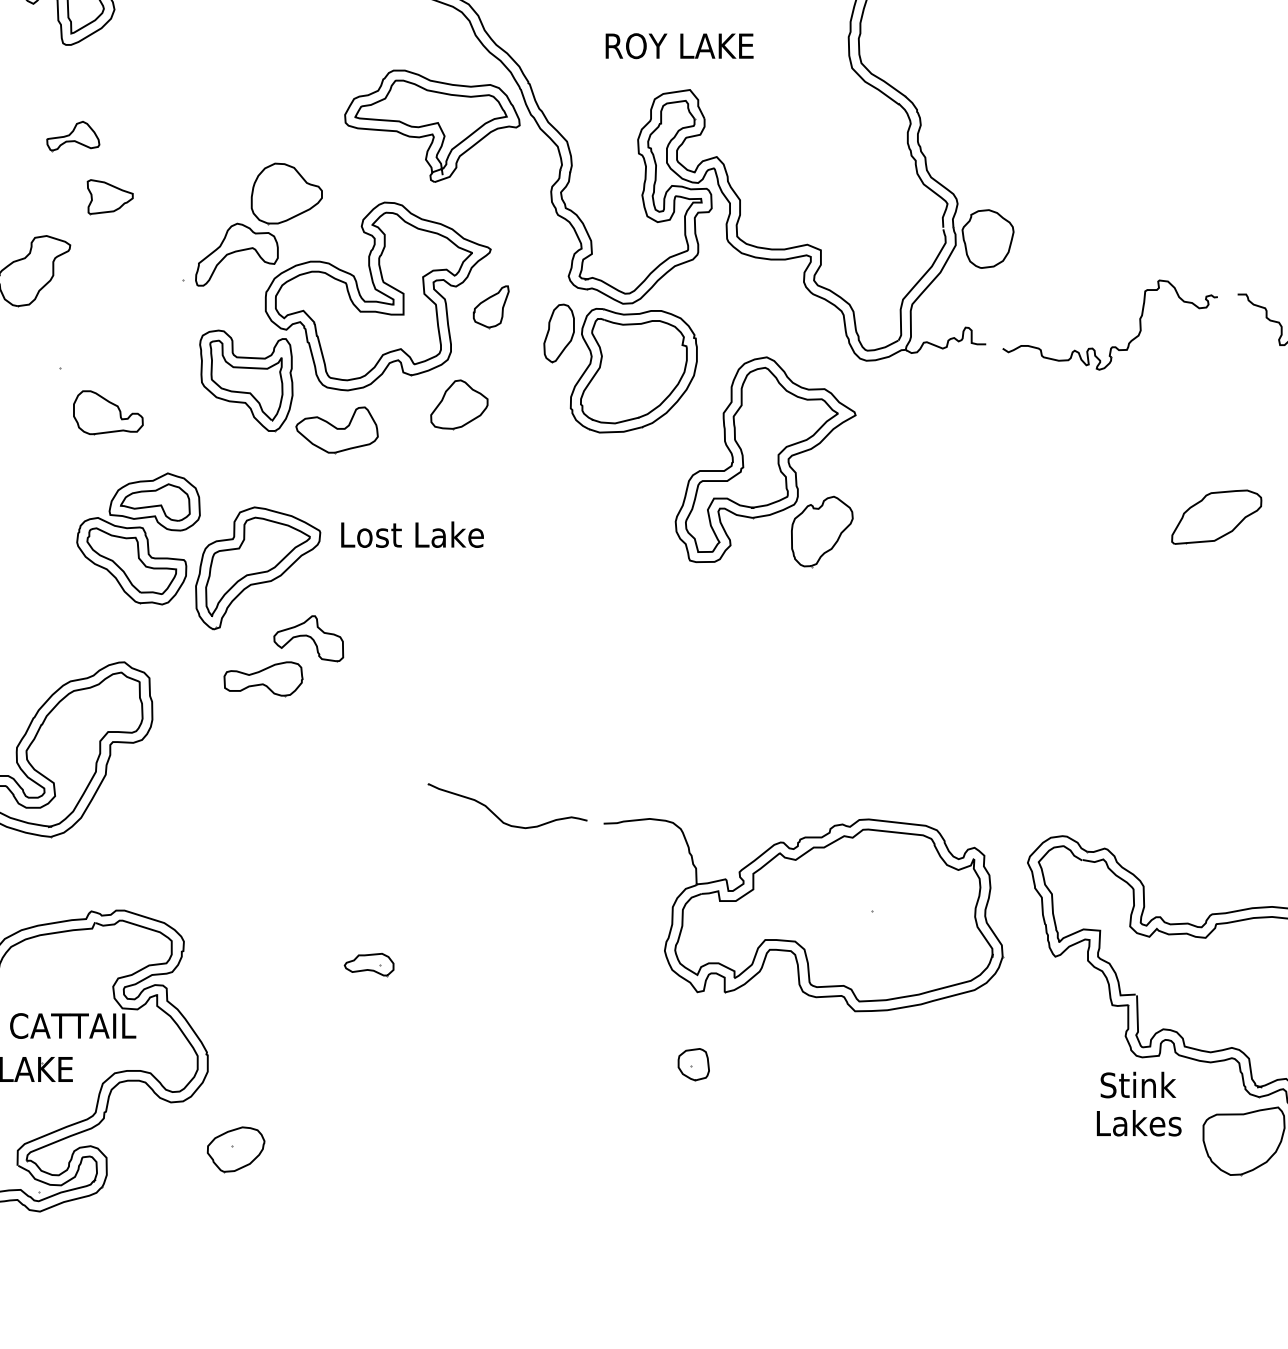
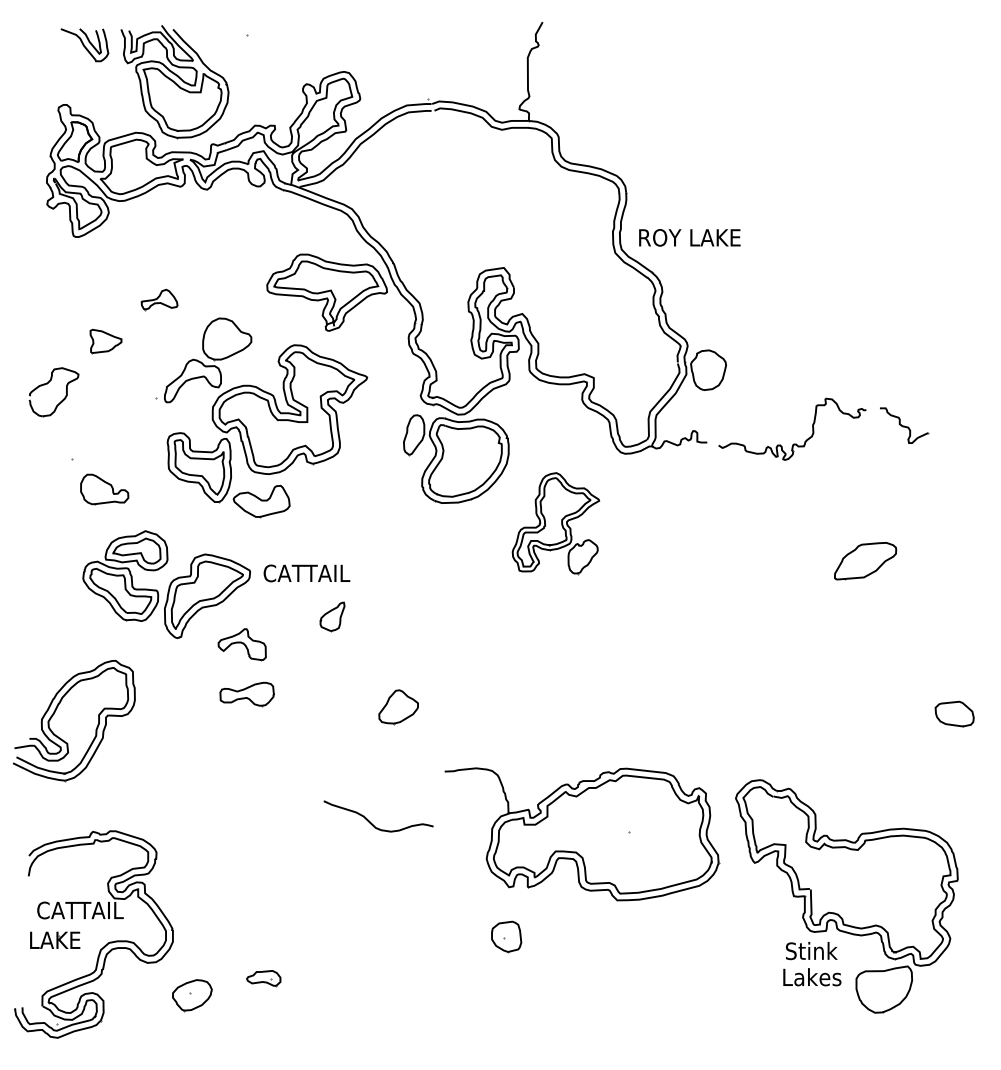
text: (679, 45) -> (689, 237), moved
part: (73, 135) -> (159, 299), moved
part: (491, 306) -> (332, 616), moved
part: (459, 405) -> (398, 707), moved
part: (765, 462) -> (555, 523), size x0.7
text: (411, 535) -> (312, 573), Lost Lake -> CATTAIL
part: (262, 679) -> (246, 694), moved
part: (497, 814) -> (371, 822), moved
part: (368, 964) -> (263, 978), moved
part: (693, 1065) -> (506, 937), size x1.4

